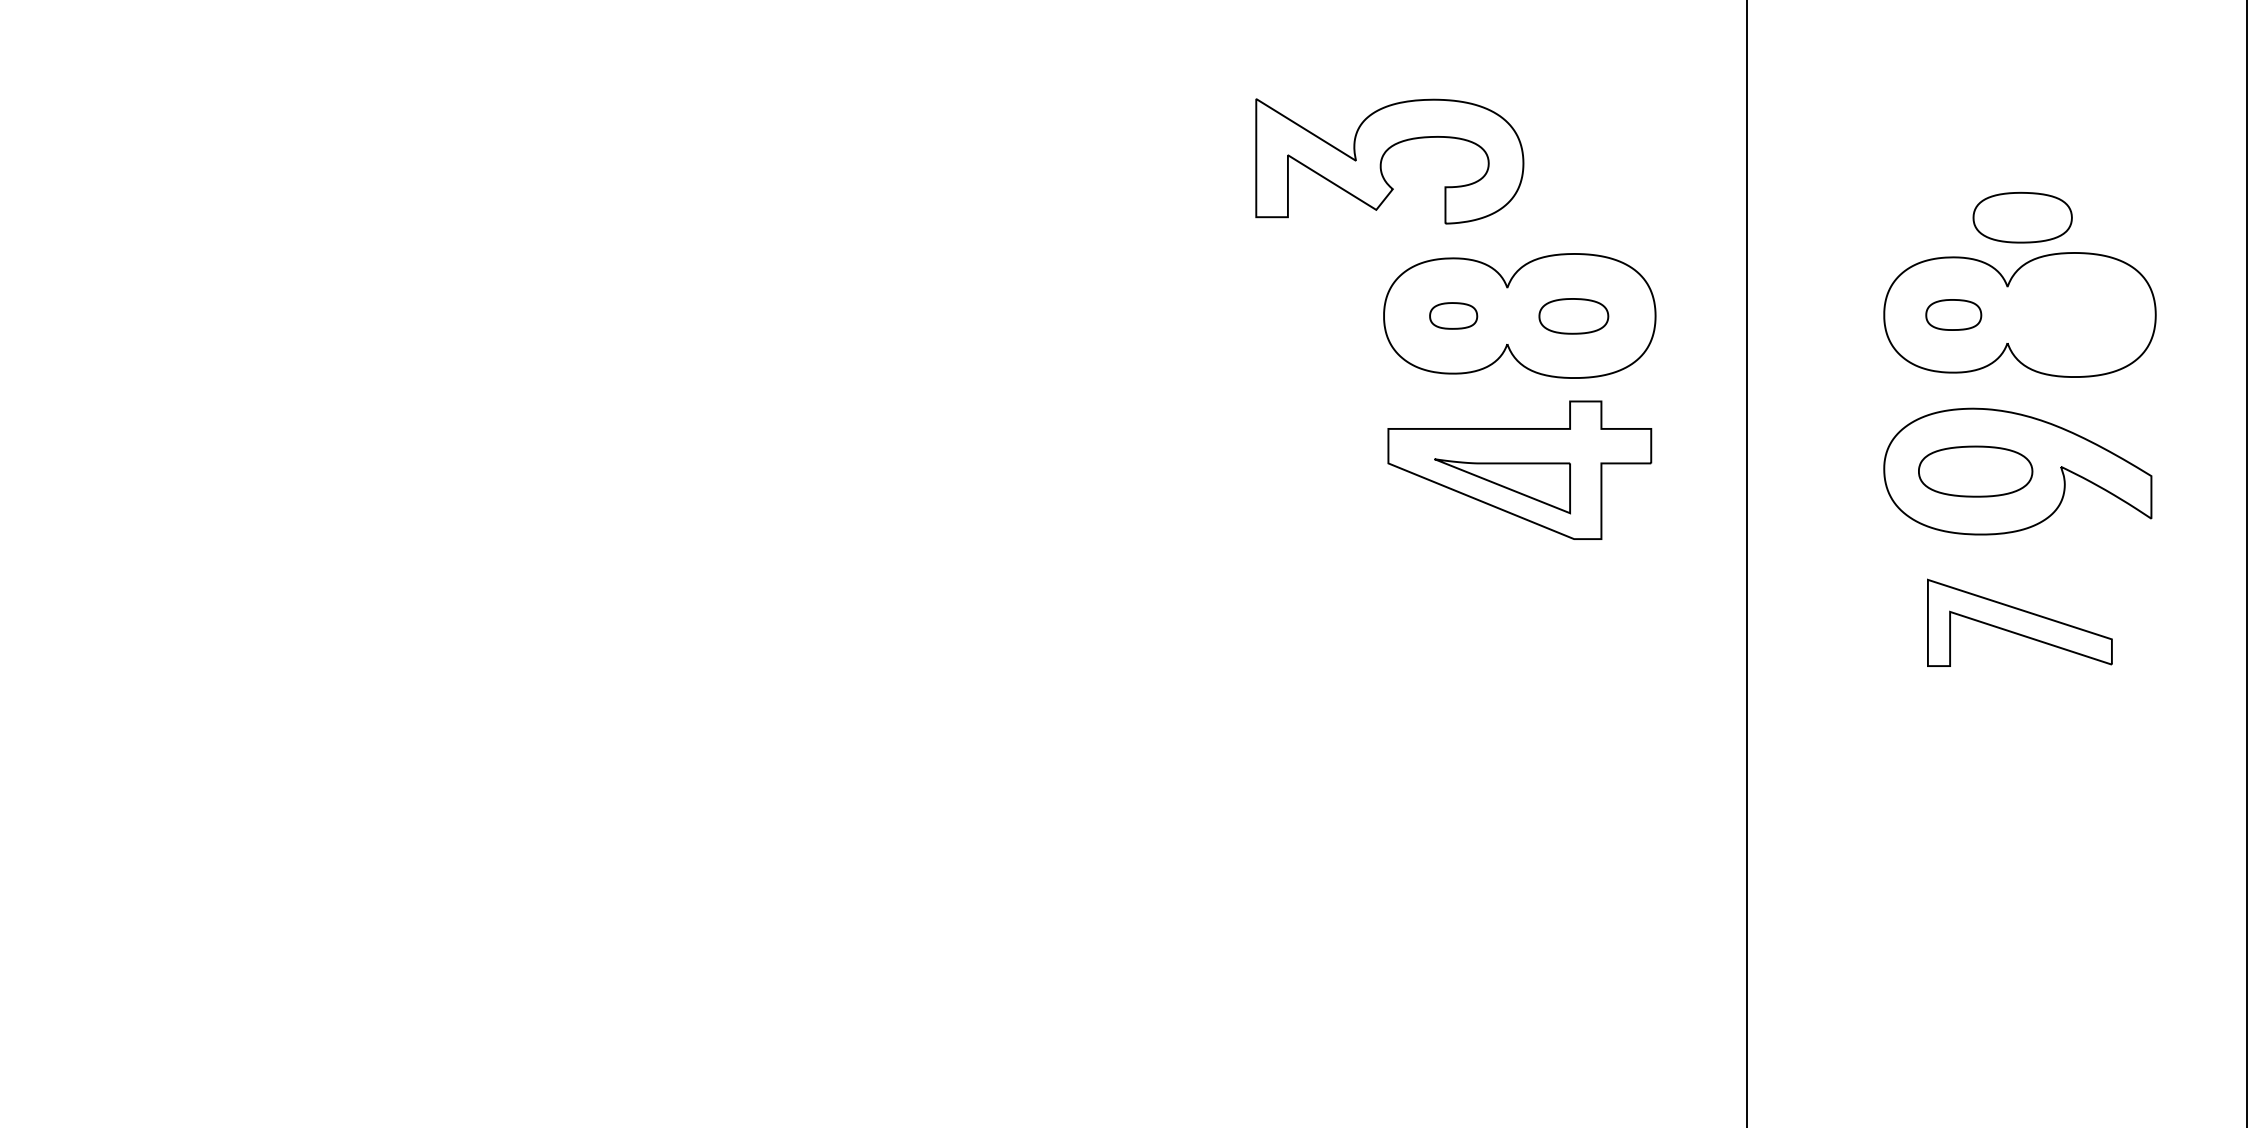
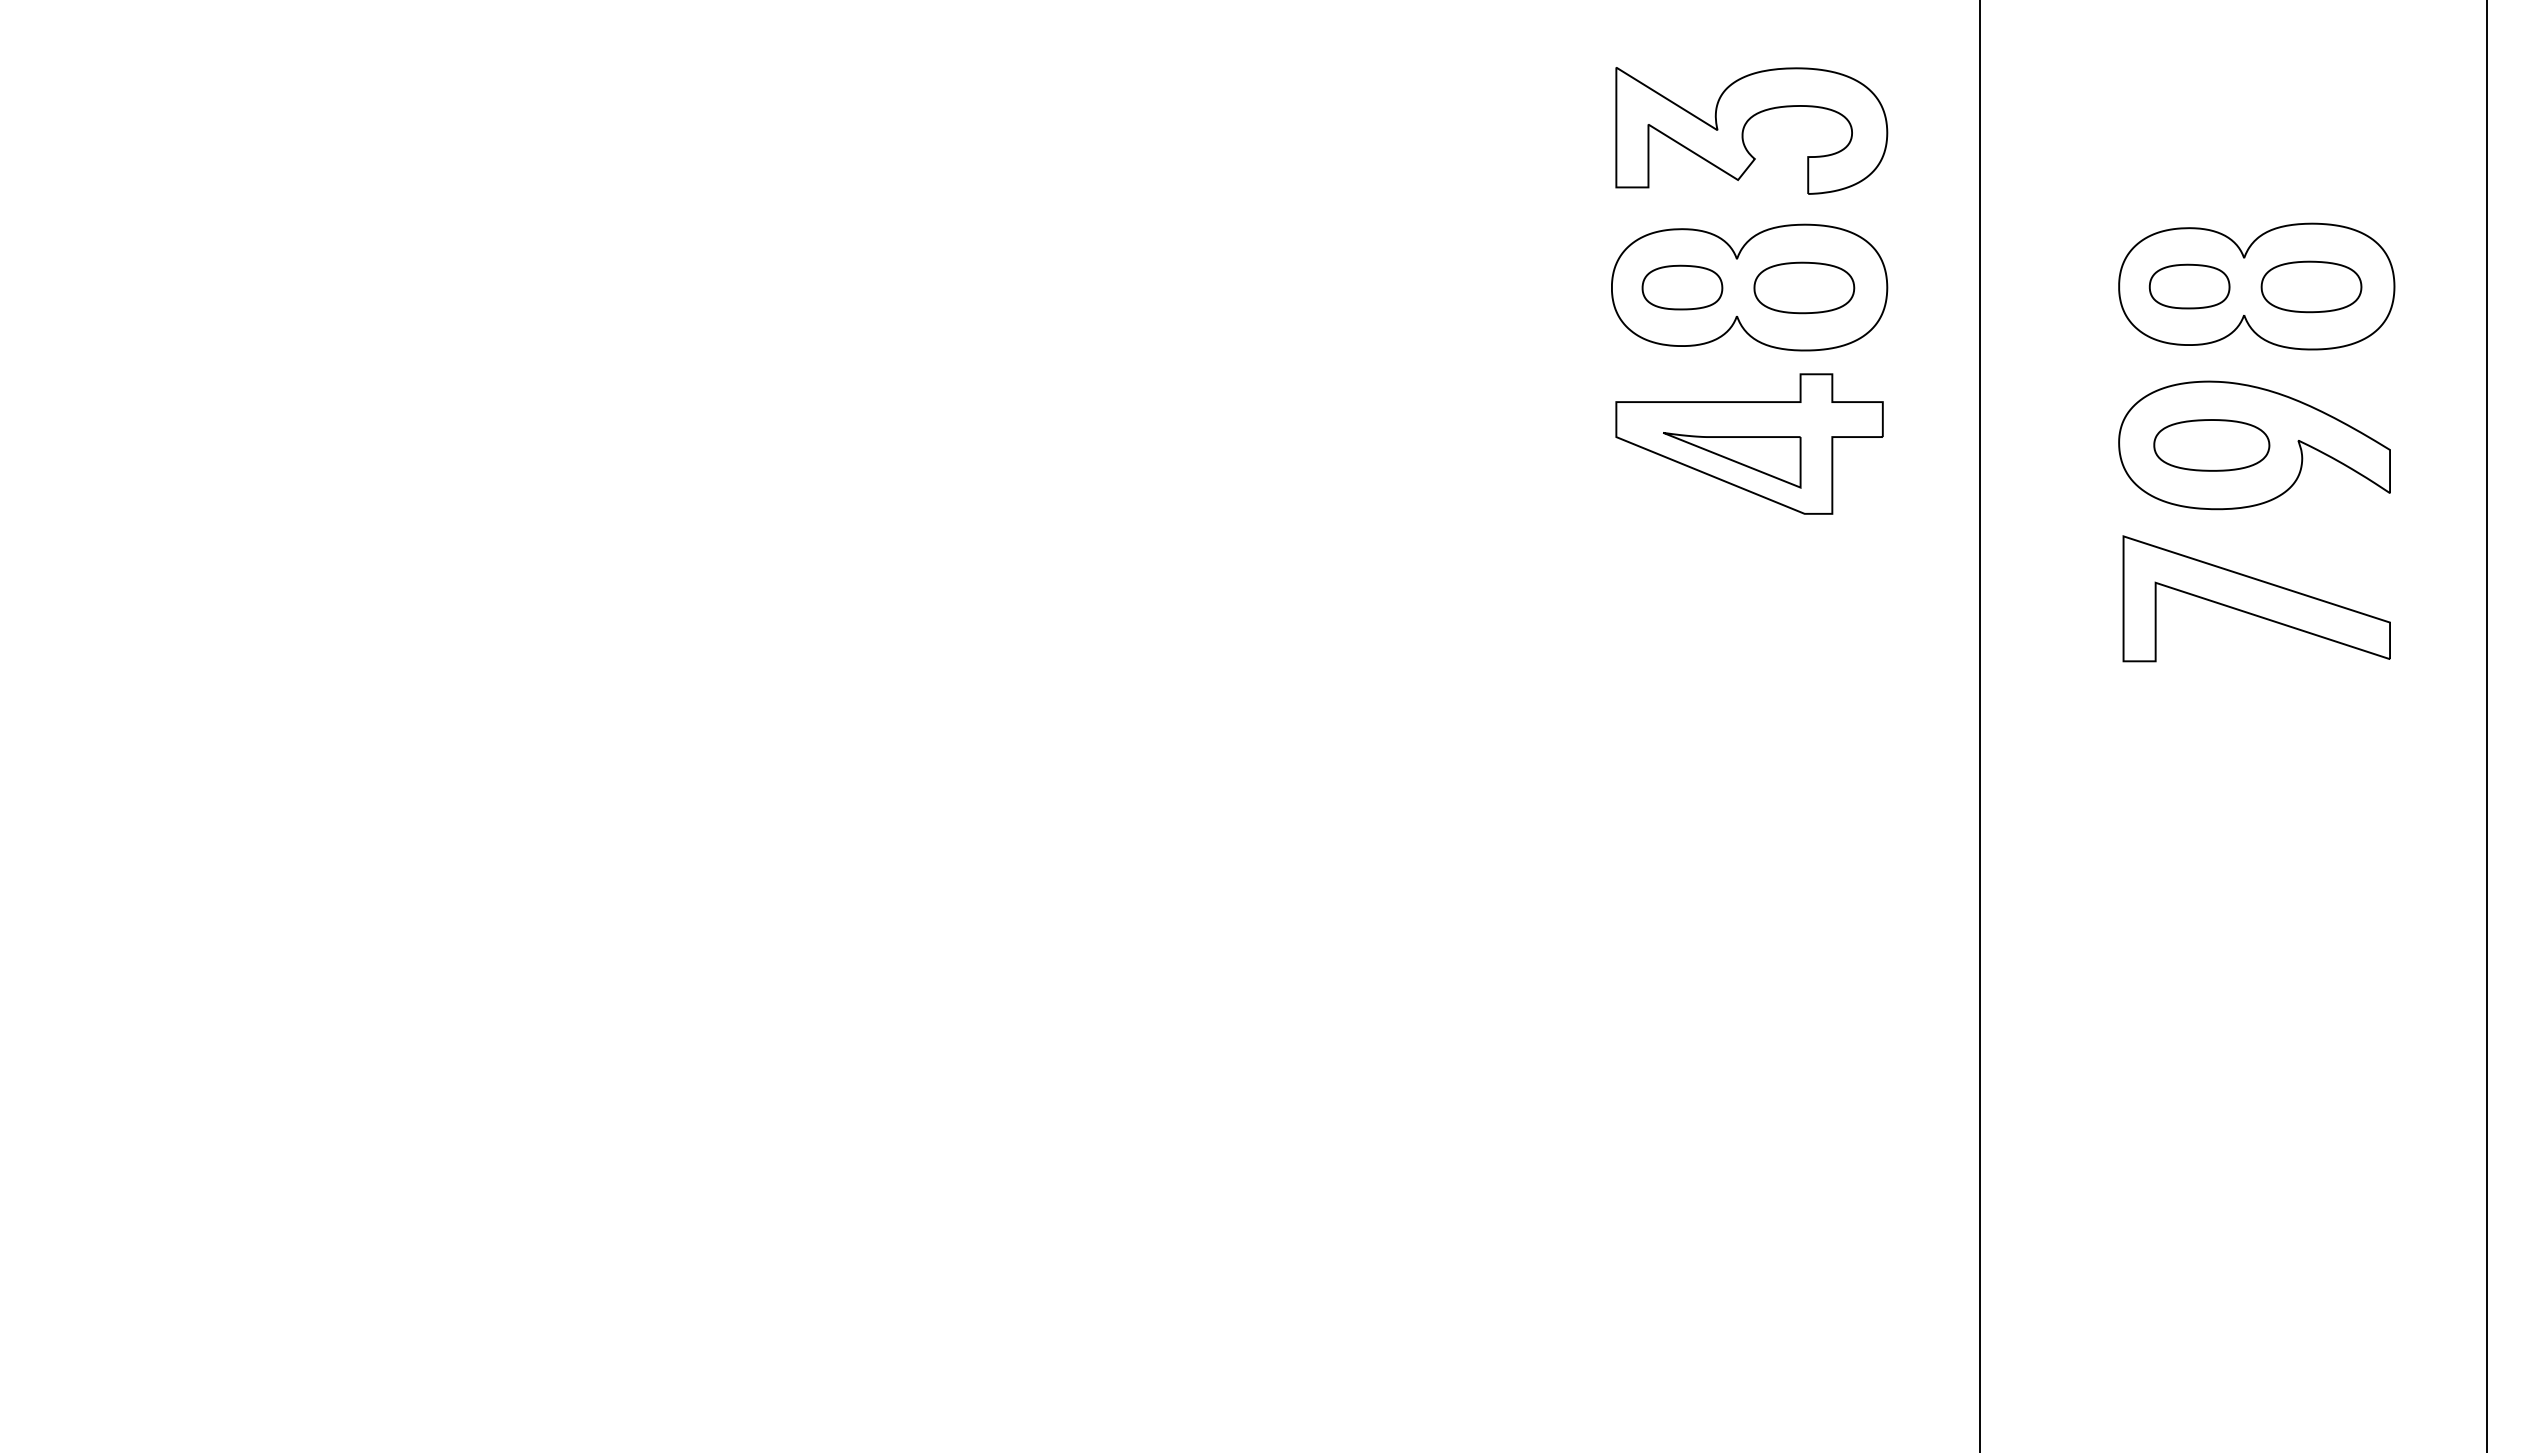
part: (1382, 160) -> (1744, 129), moved
part: (2022, 217) -> (2311, 286), moved
part: (1953, 314) -> (2189, 286), size x1.43
part: (1453, 315) -> (1682, 287), size x1.67
part: (1573, 315) -> (1804, 287), size x1.43
part: (2019, 622) -> (2256, 598), size x1.43

